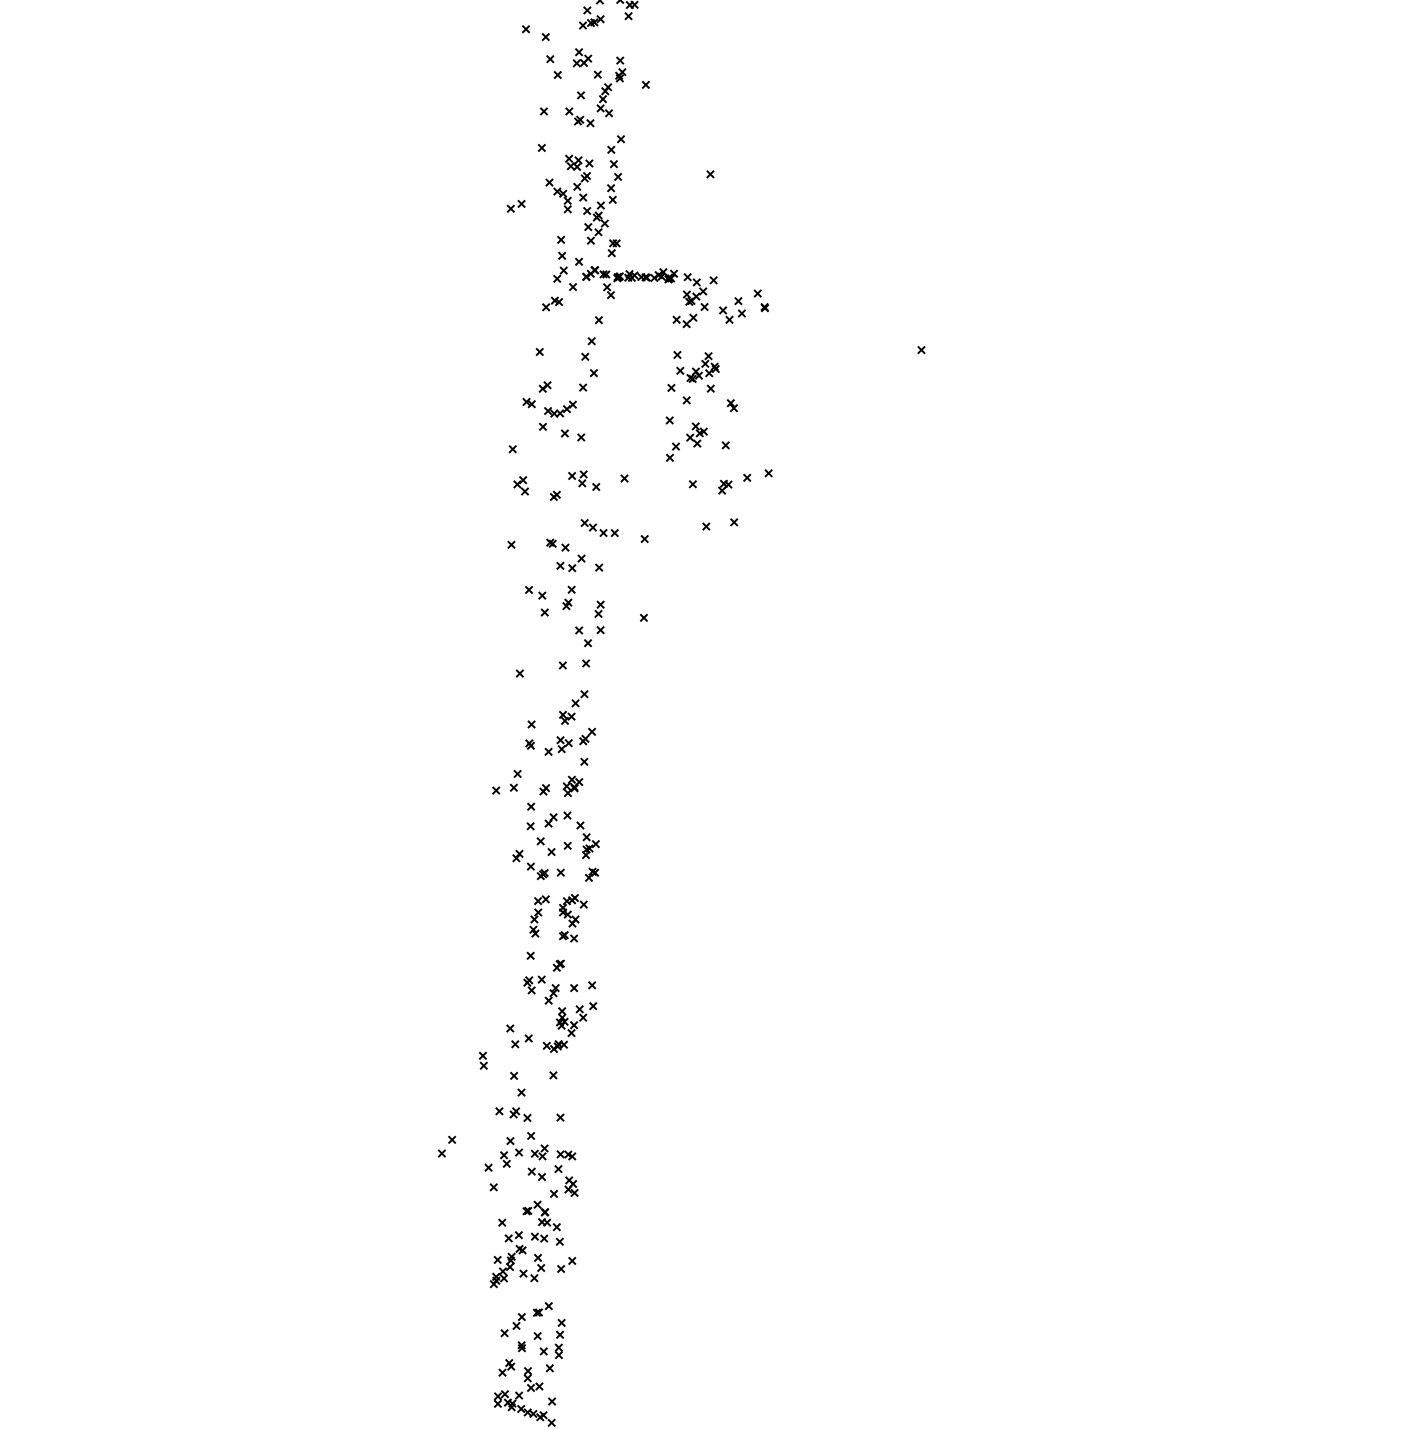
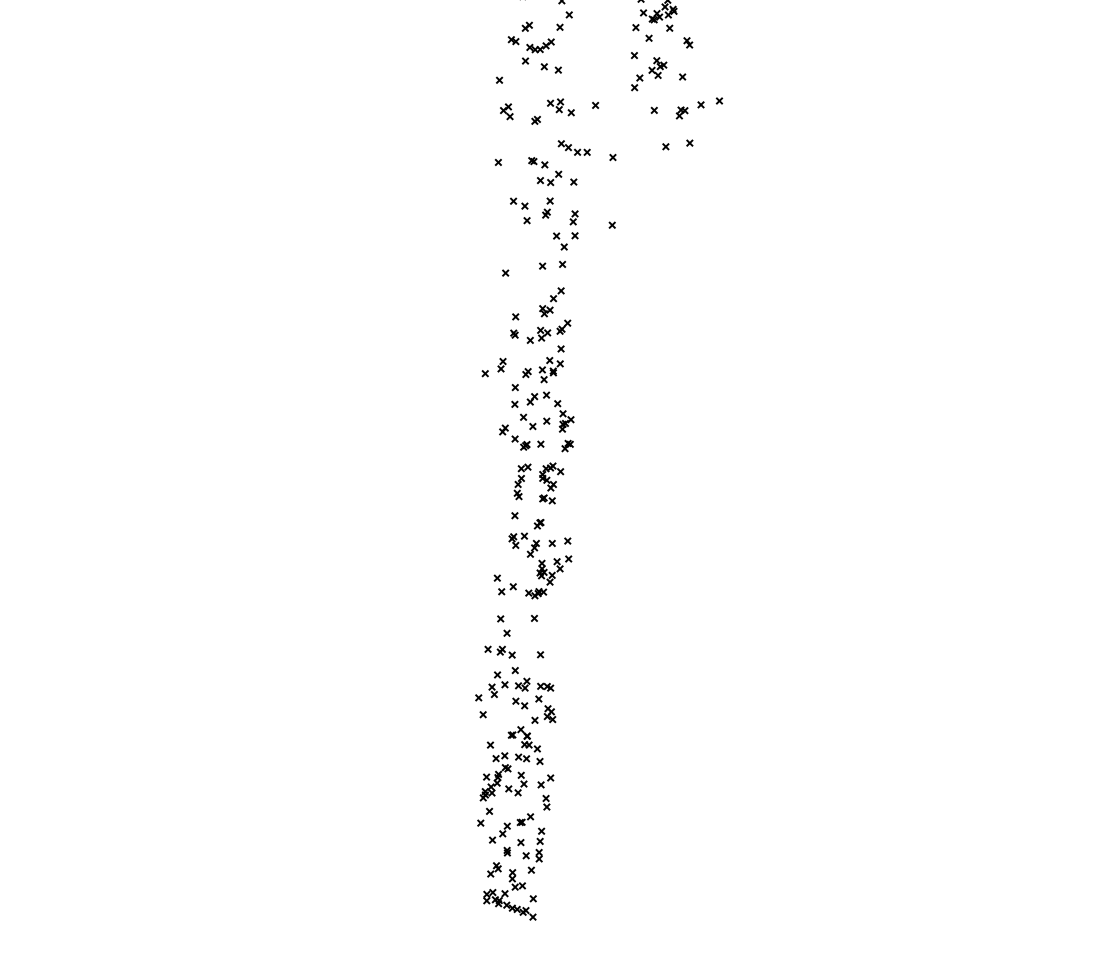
part: (515, 780) -> (501, 365), size x0.62
part: (572, 786) -> (550, 370), size x1.67
part: (482, 1060) -> (545, 802), moved
part: (446, 1146) -> (484, 817), moved

